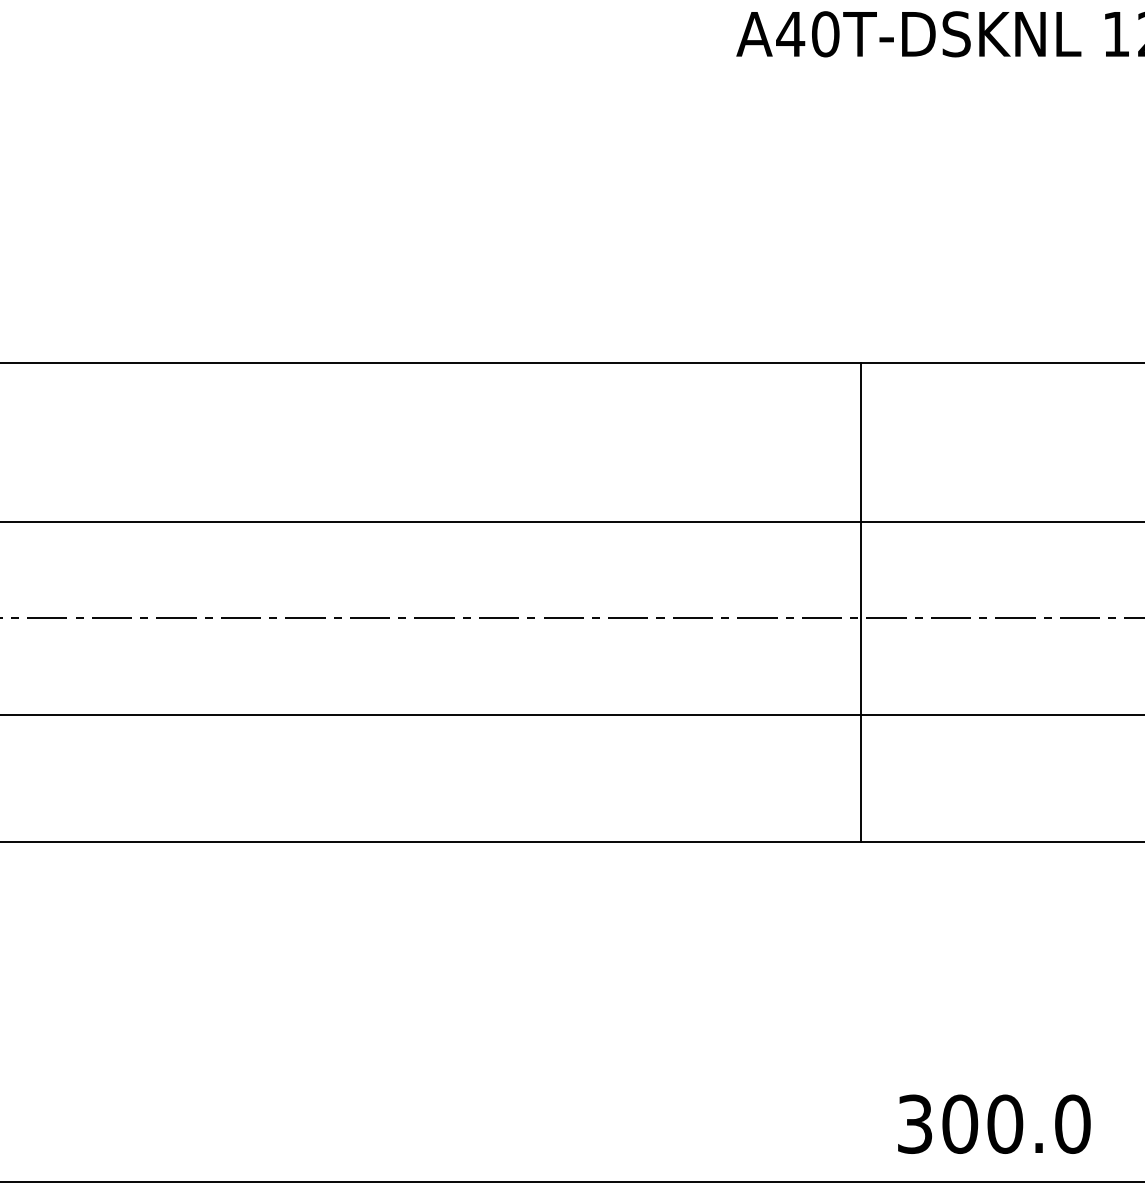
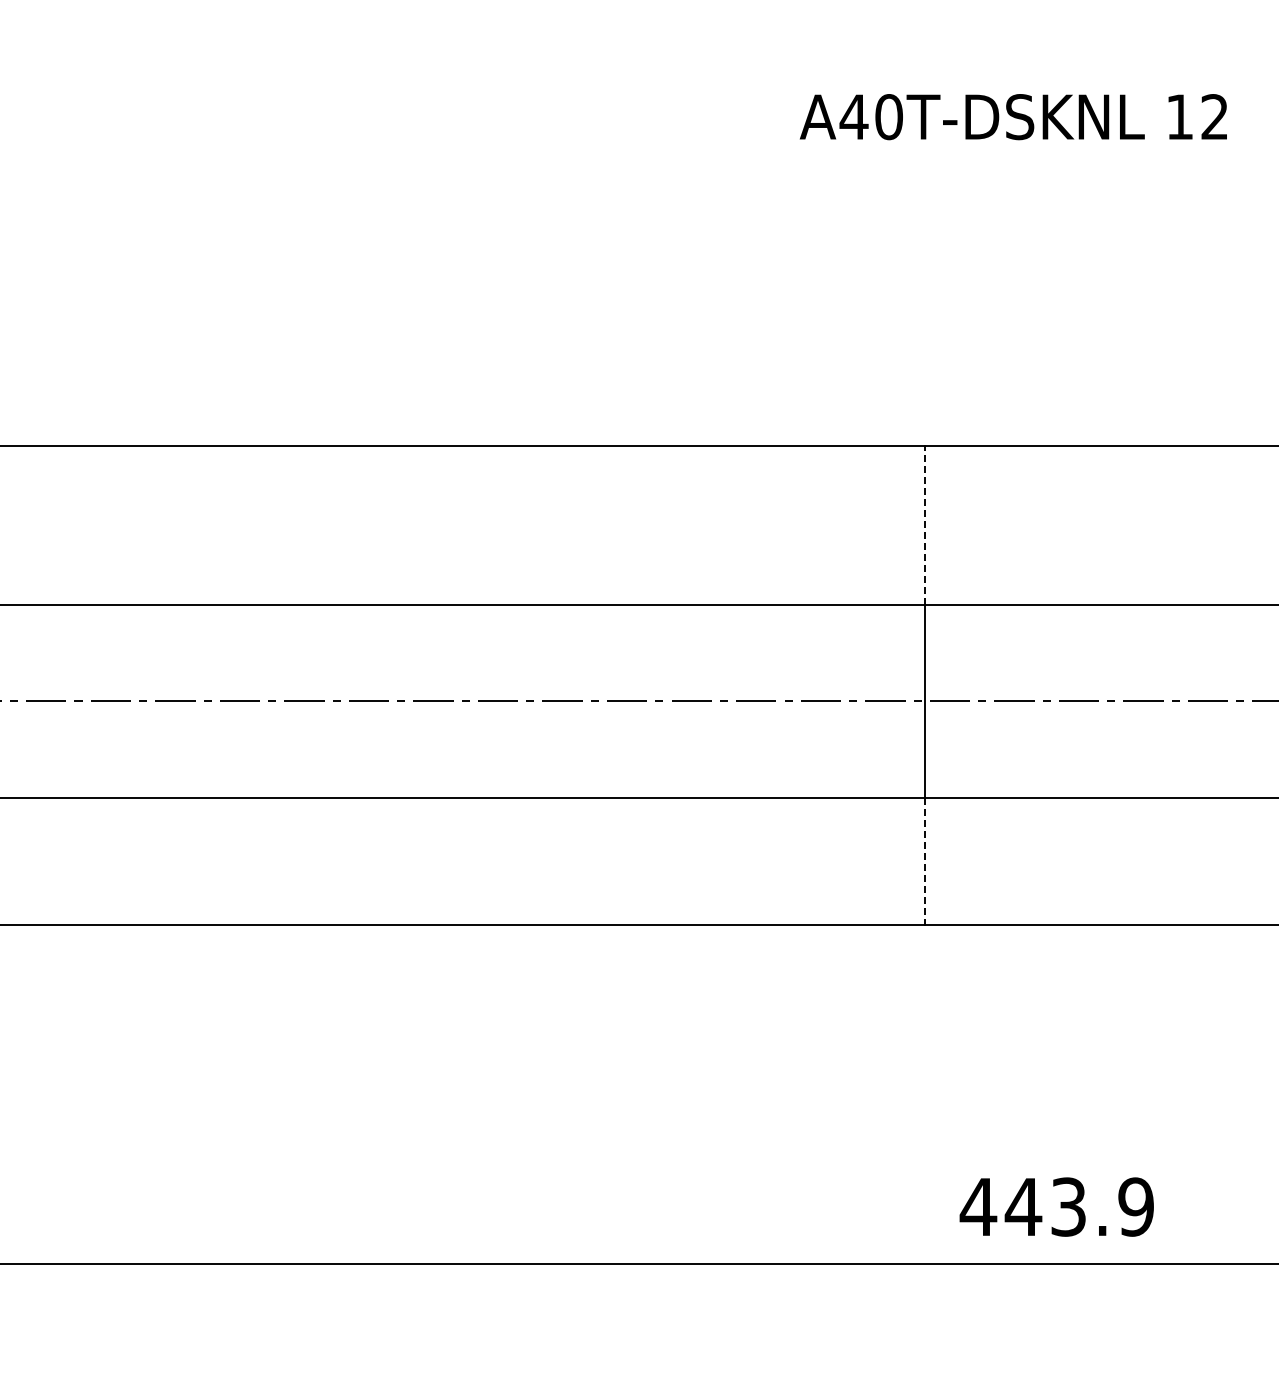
line: (861, 442) -> (924, 525), solid -> dashed
line: (861, 778) -> (924, 861), solid -> dashed
text: (993, 1123) -> (1056, 1206), 300.0 -> 443.9

